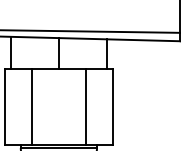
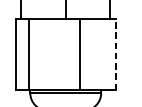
line: (31, 106) -> (29, 54), moved
line: (85, 106) -> (79, 54), moved
line: (112, 106) -> (115, 54), solid -> dashed

